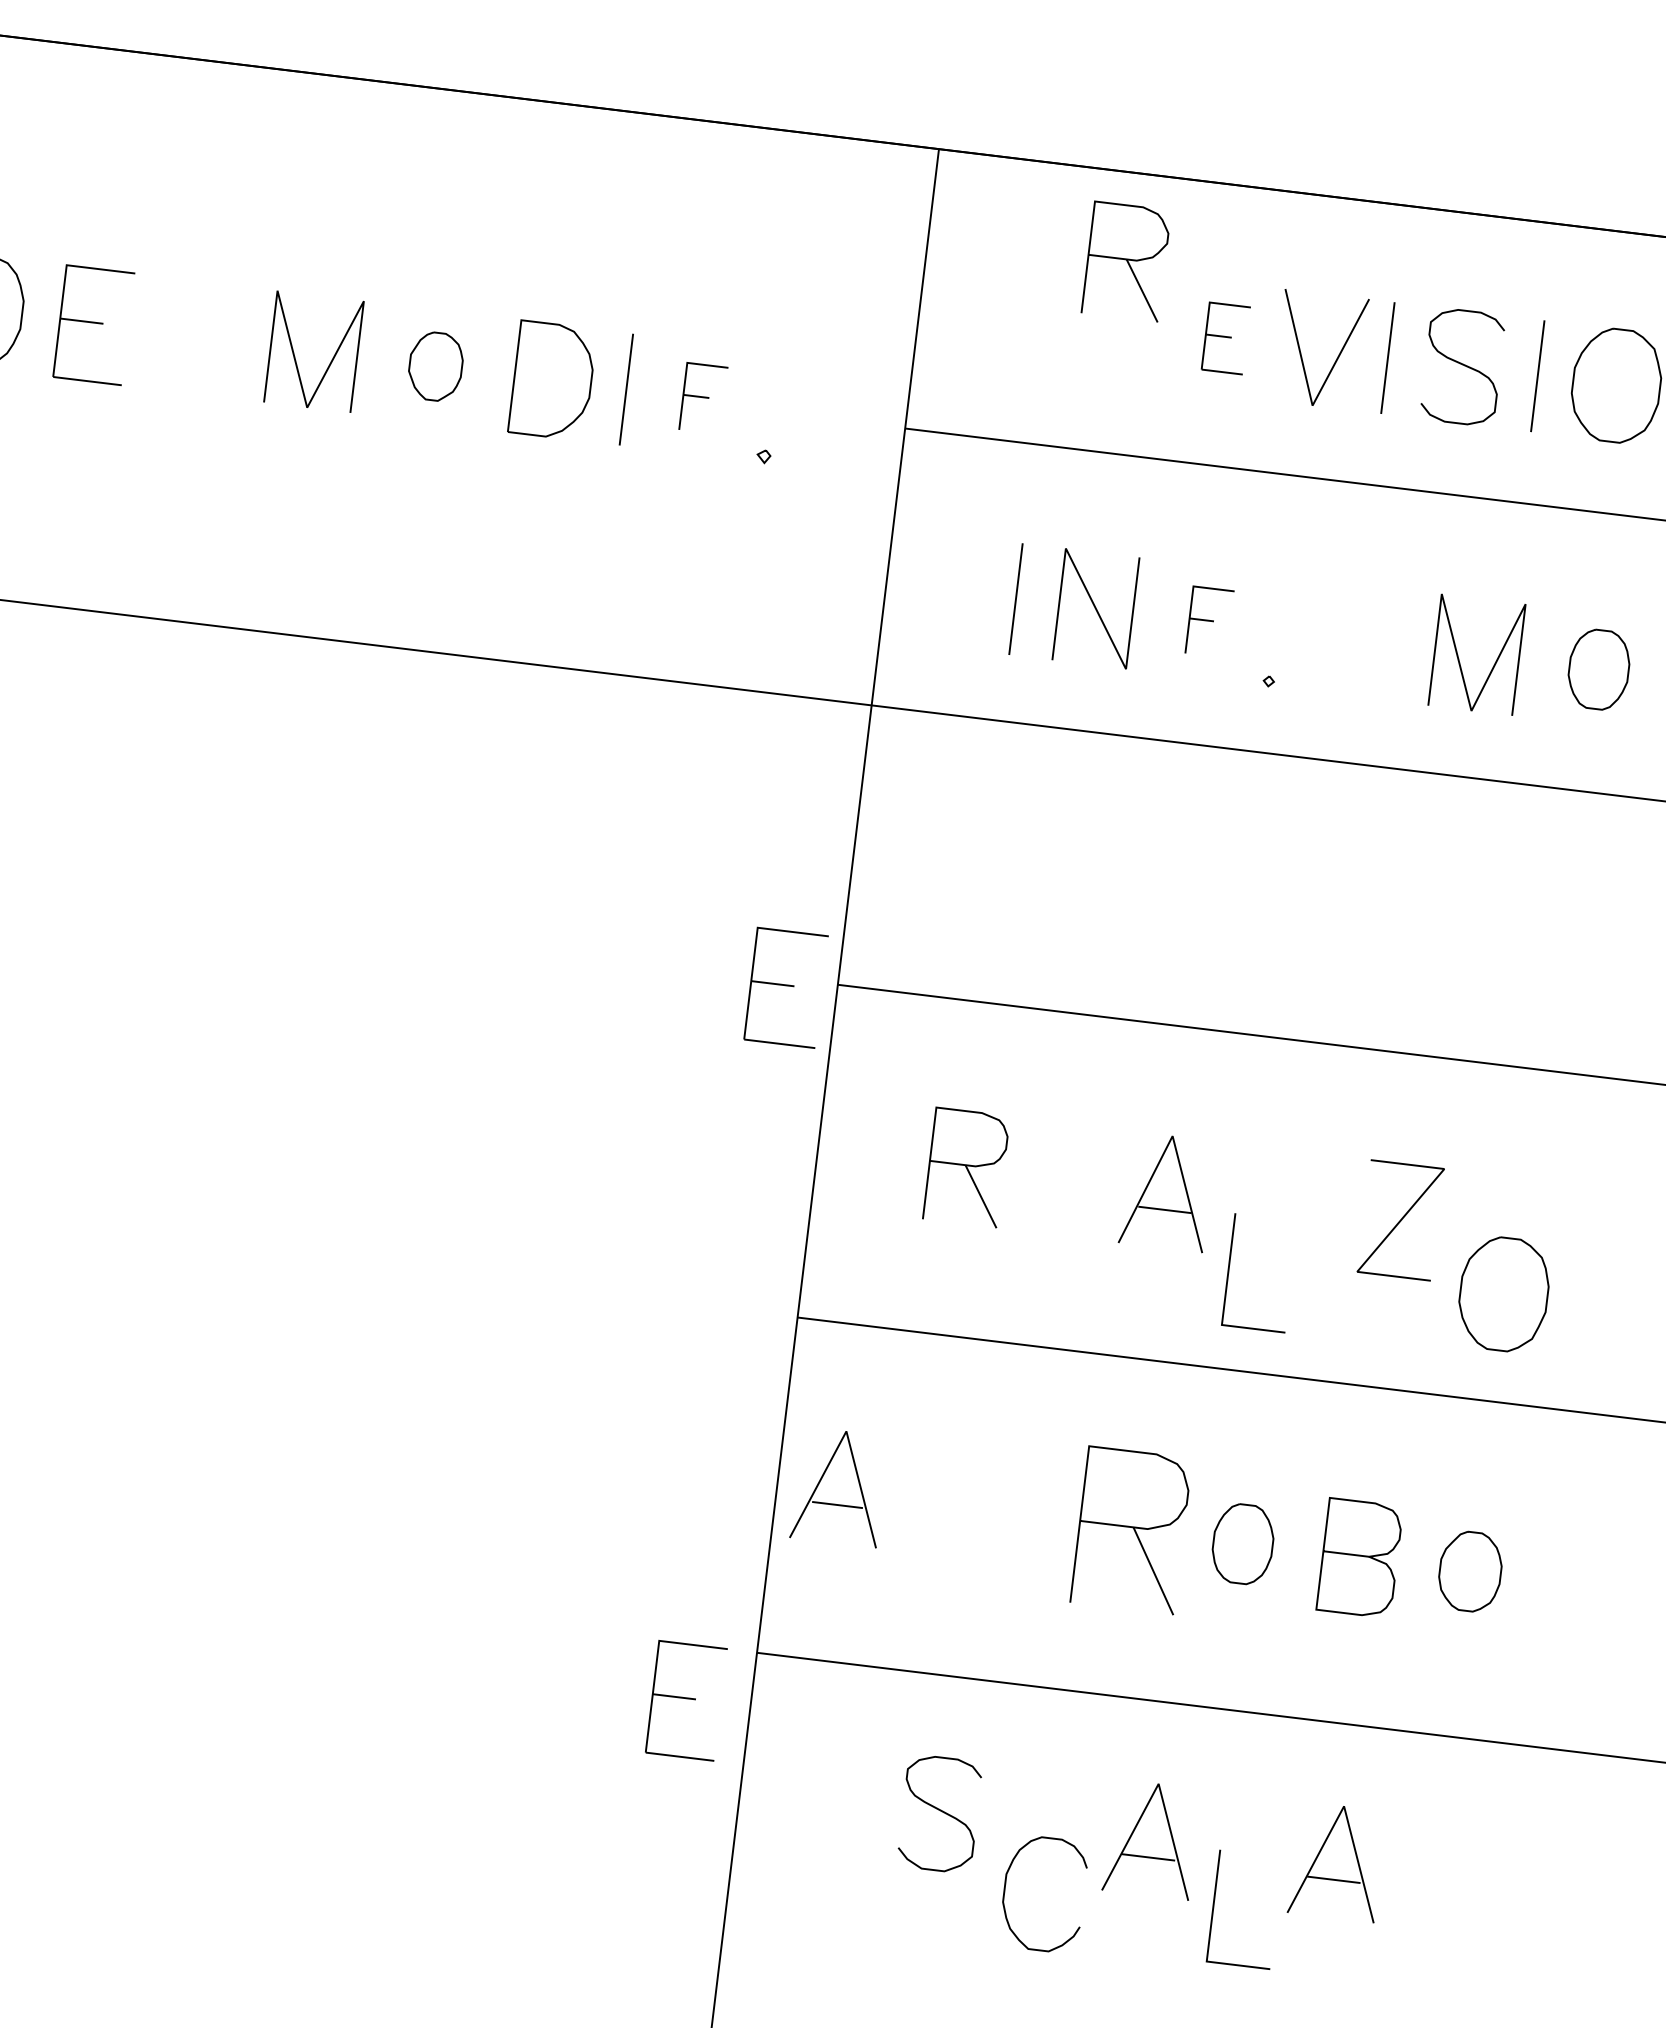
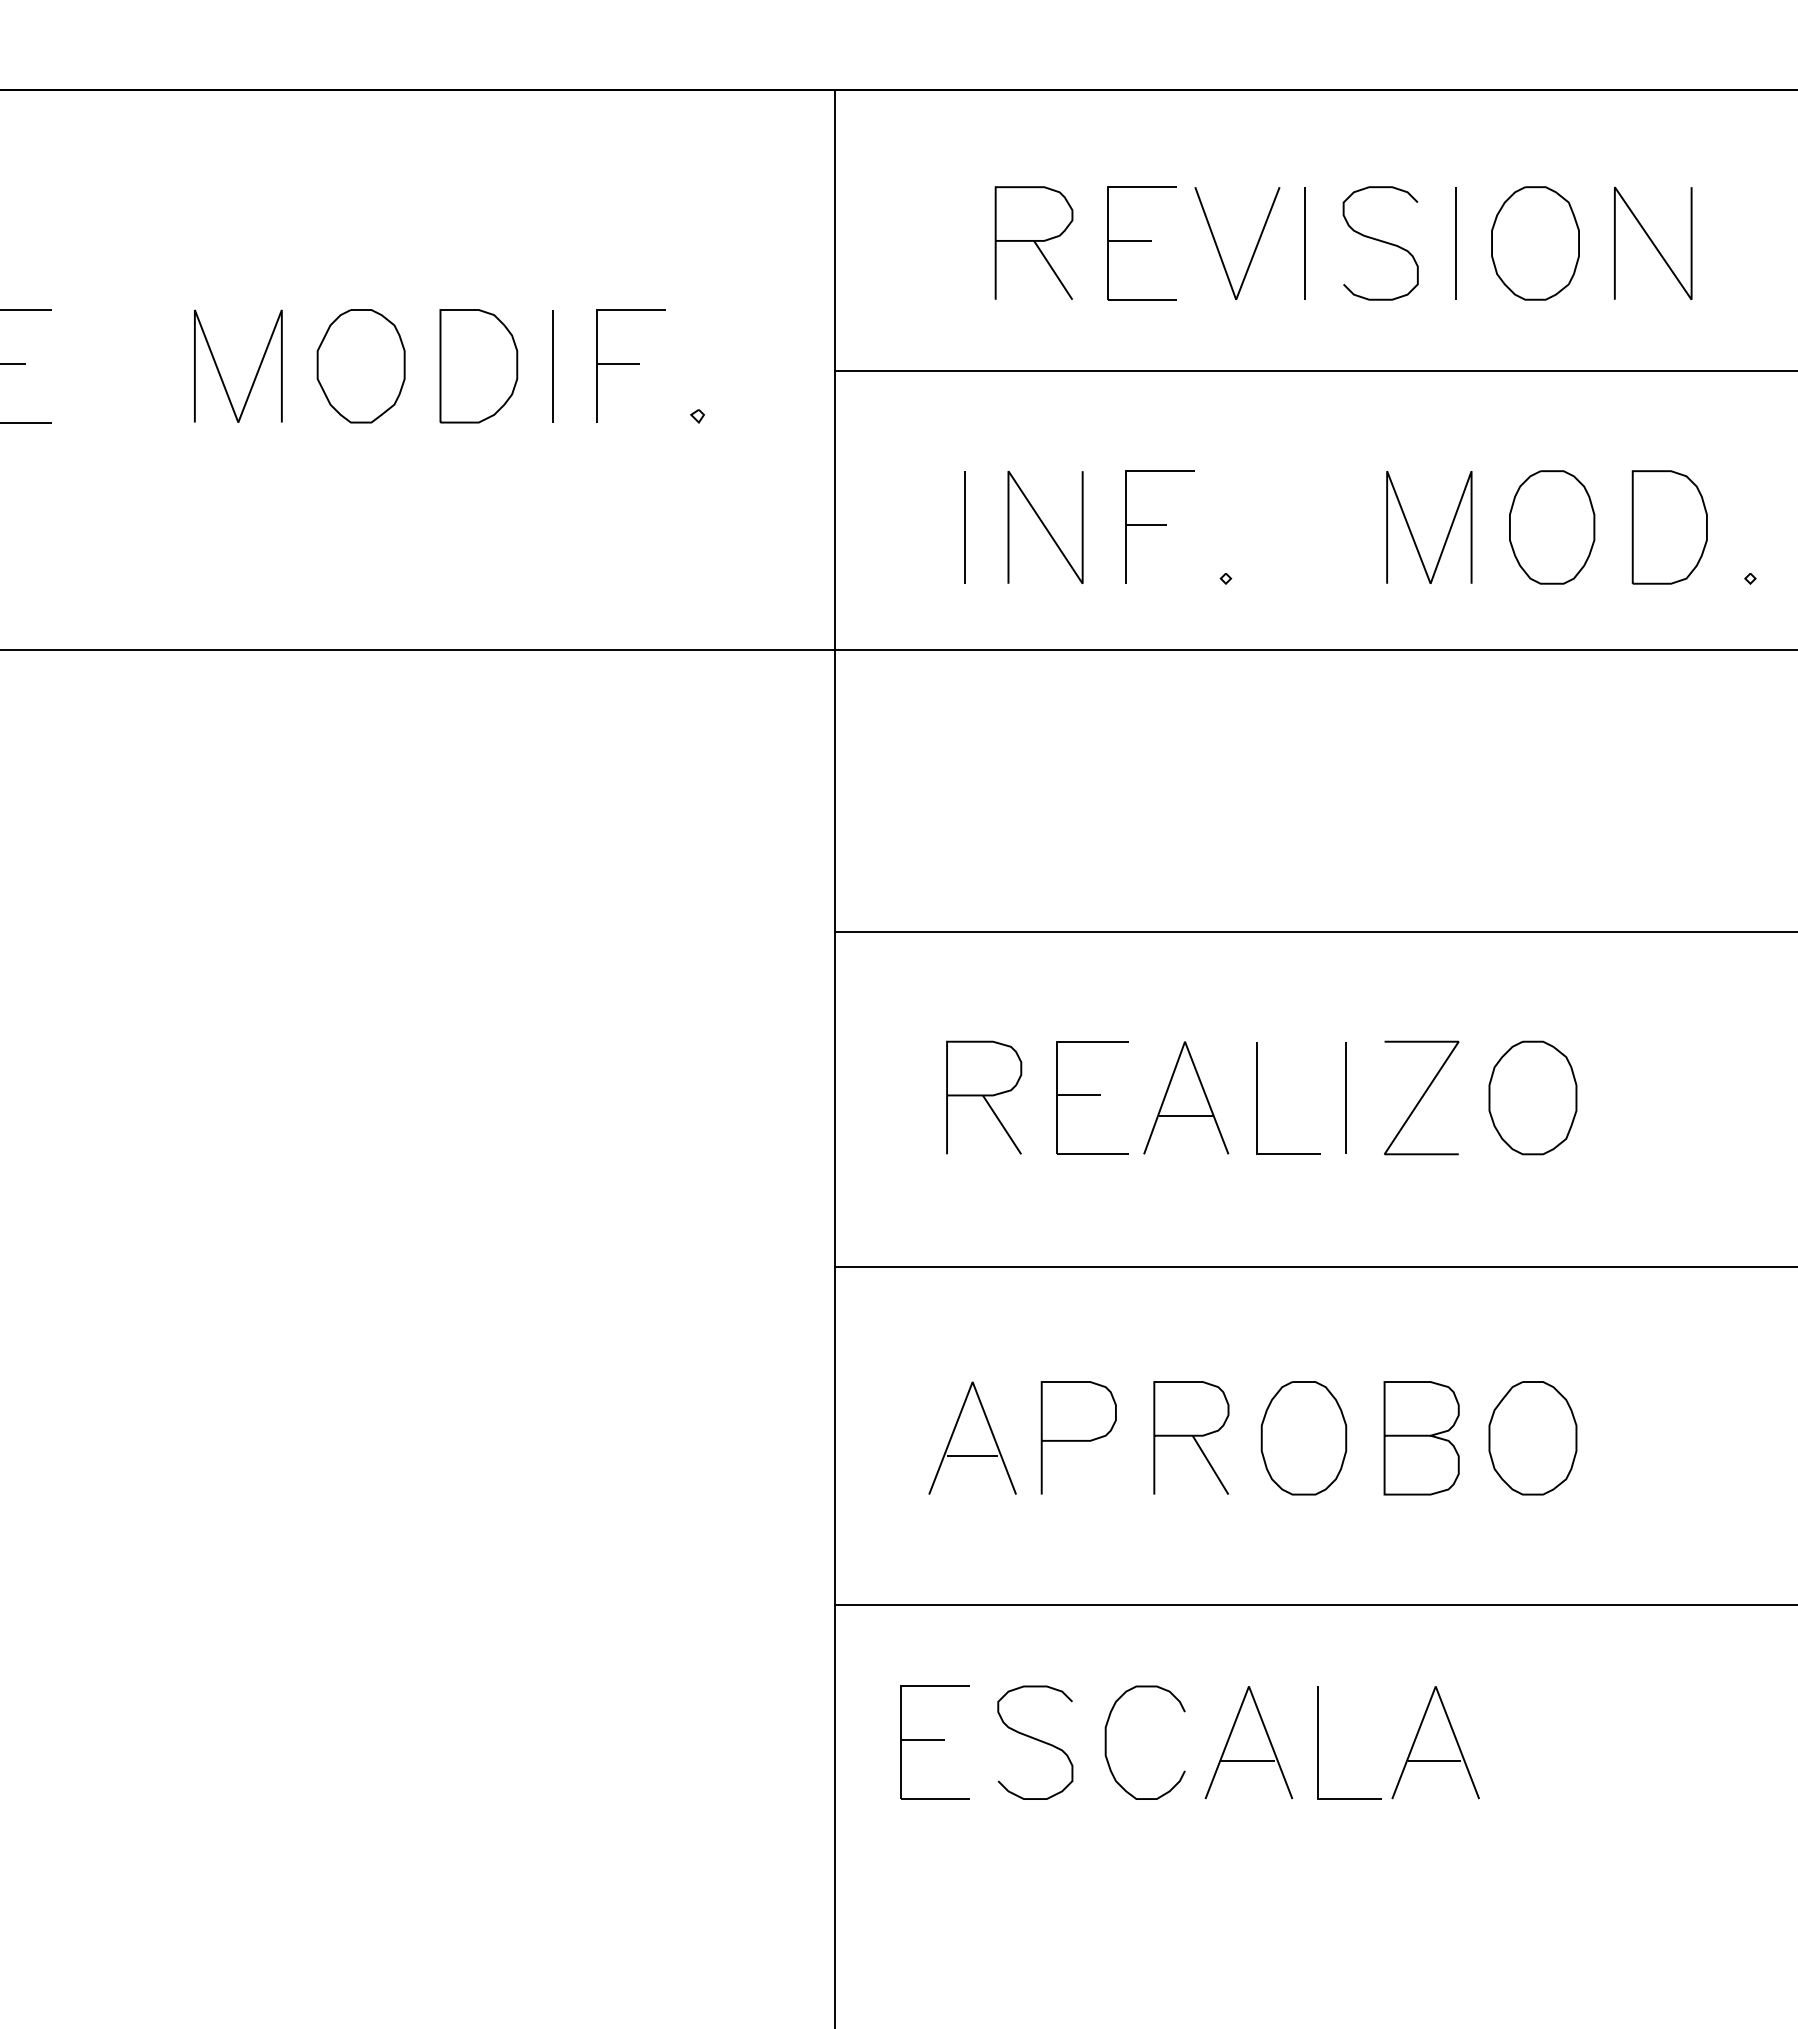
part: (1125, 260) -> (1033, 242), moved
part: (1225, 338) -> (1141, 243), size x1.67
part: (435, 366) -> (360, 366), size x1.67
part: (703, 398) -> (630, 365), size x1.67
part: (1209, 621) -> (1159, 526), size x1.67
part: (1599, 669) -> (1552, 527), size x1.43
part: (786, 987) -> (1092, 1097), moved
line: (1325, 1210) -> (1345, 1097), added
curve: (1229, 1269) -> (1257, 1098), moved
part: (1503, 1293) -> (1532, 1097), moved
part: (837, 1504) -> (972, 1455), moved
curve: (1018, 1519) -> (1078, 1440), added
part: (1131, 1529) -> (1191, 1437), size x0.71
part: (1242, 1544) -> (1303, 1438), size x1.43
part: (1469, 1571) -> (1532, 1438), size x1.43
part: (685, 1700) -> (934, 1742), moved
curve: (1005, 1889) -> (1106, 1742), moved
curve: (1213, 1905) -> (1318, 1742), moved

